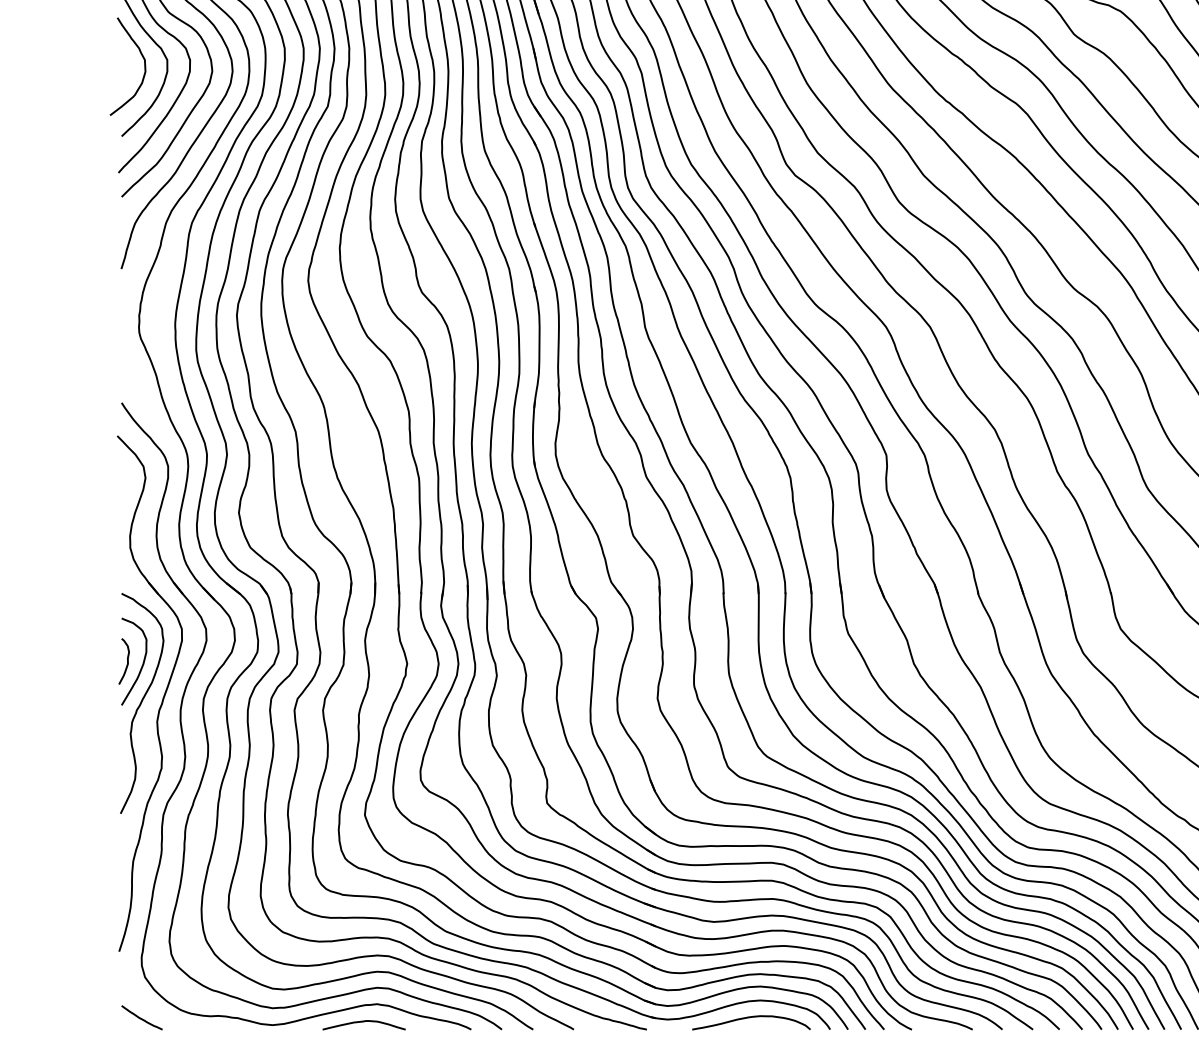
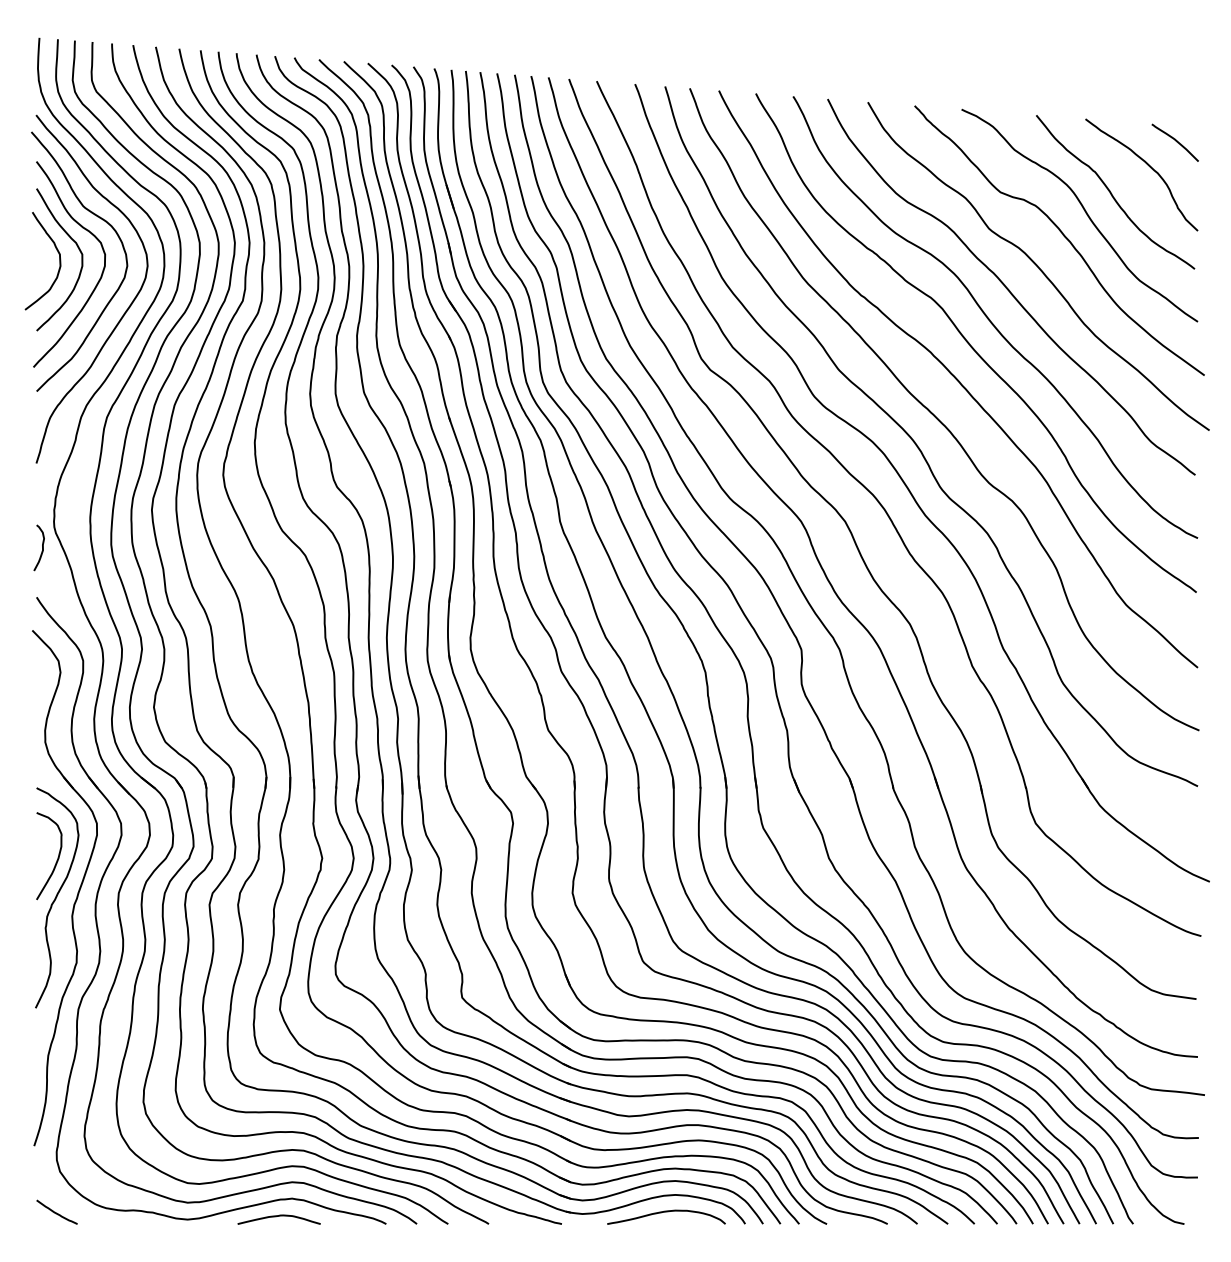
curve: (127, 661) -> (42, 547), moved

